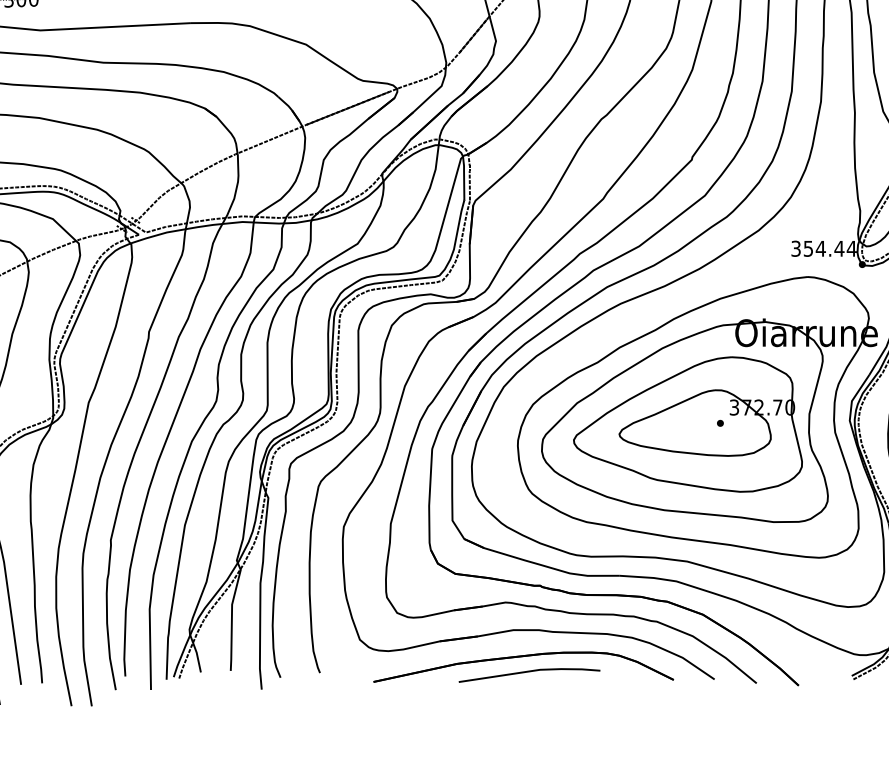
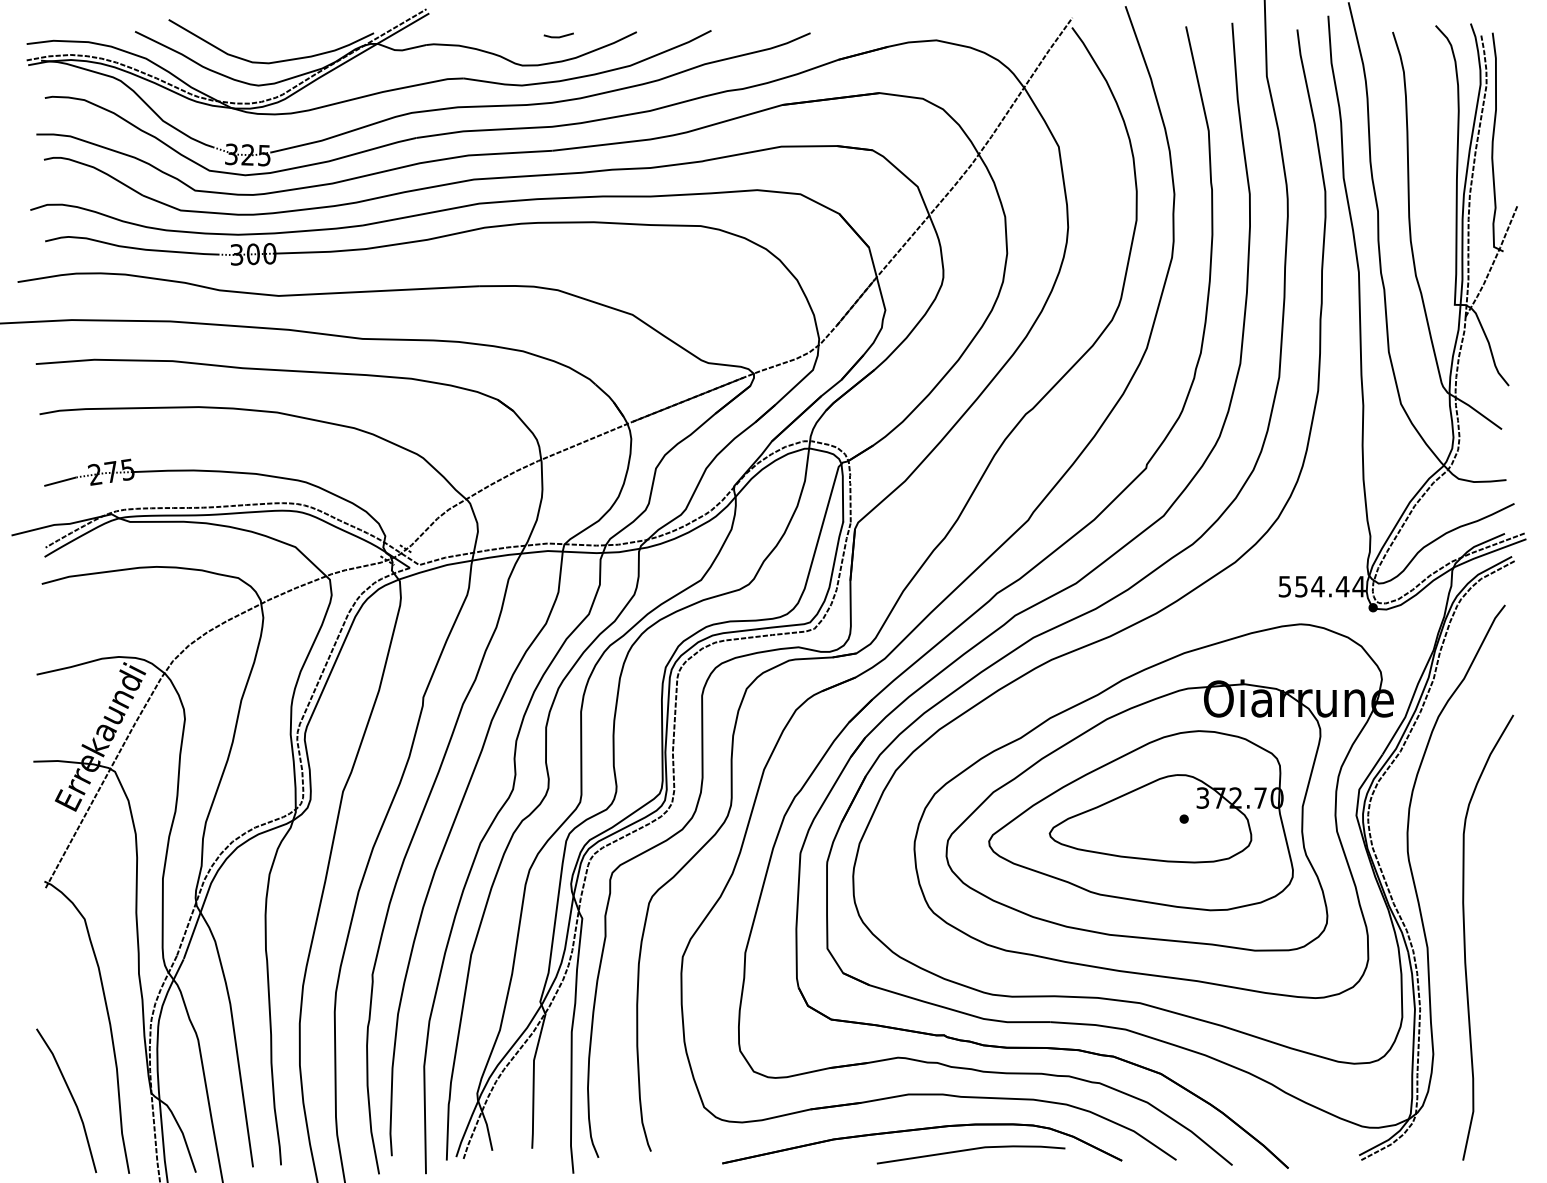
text: (796, 247) -> (1285, 585), 354.44 -> 554.44
line: (529, 672) -> (970, 1150), moved

